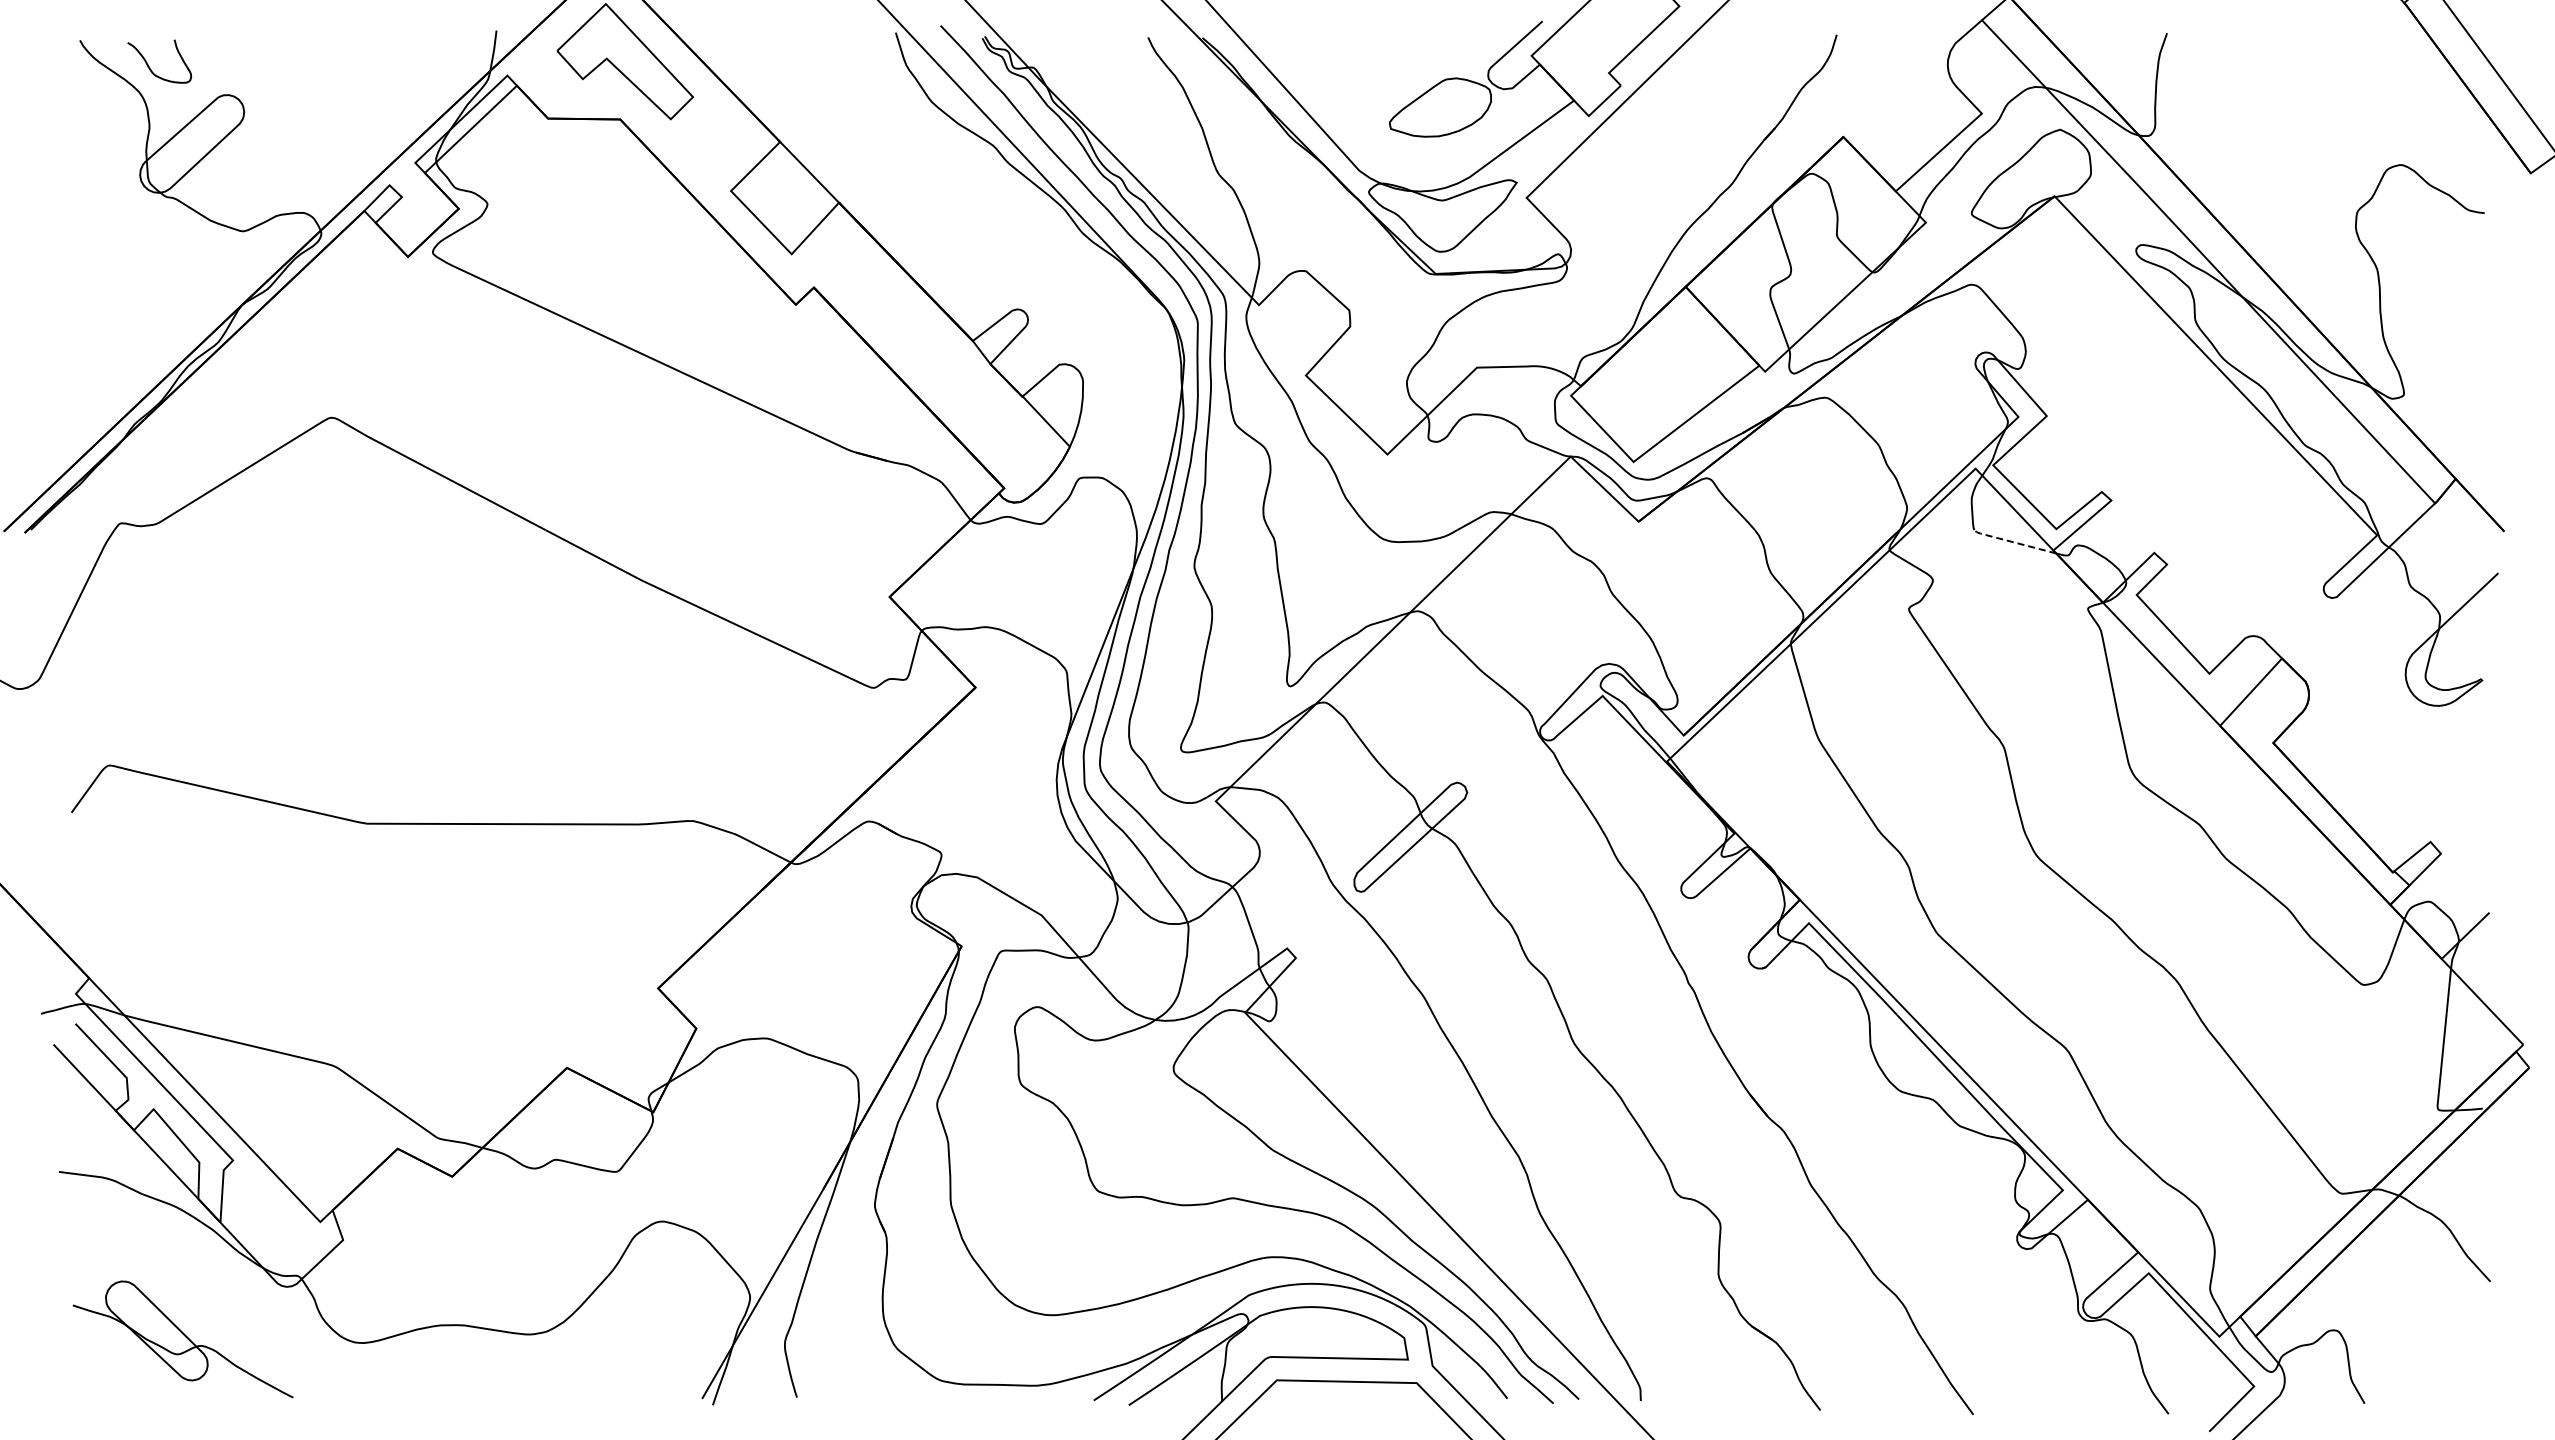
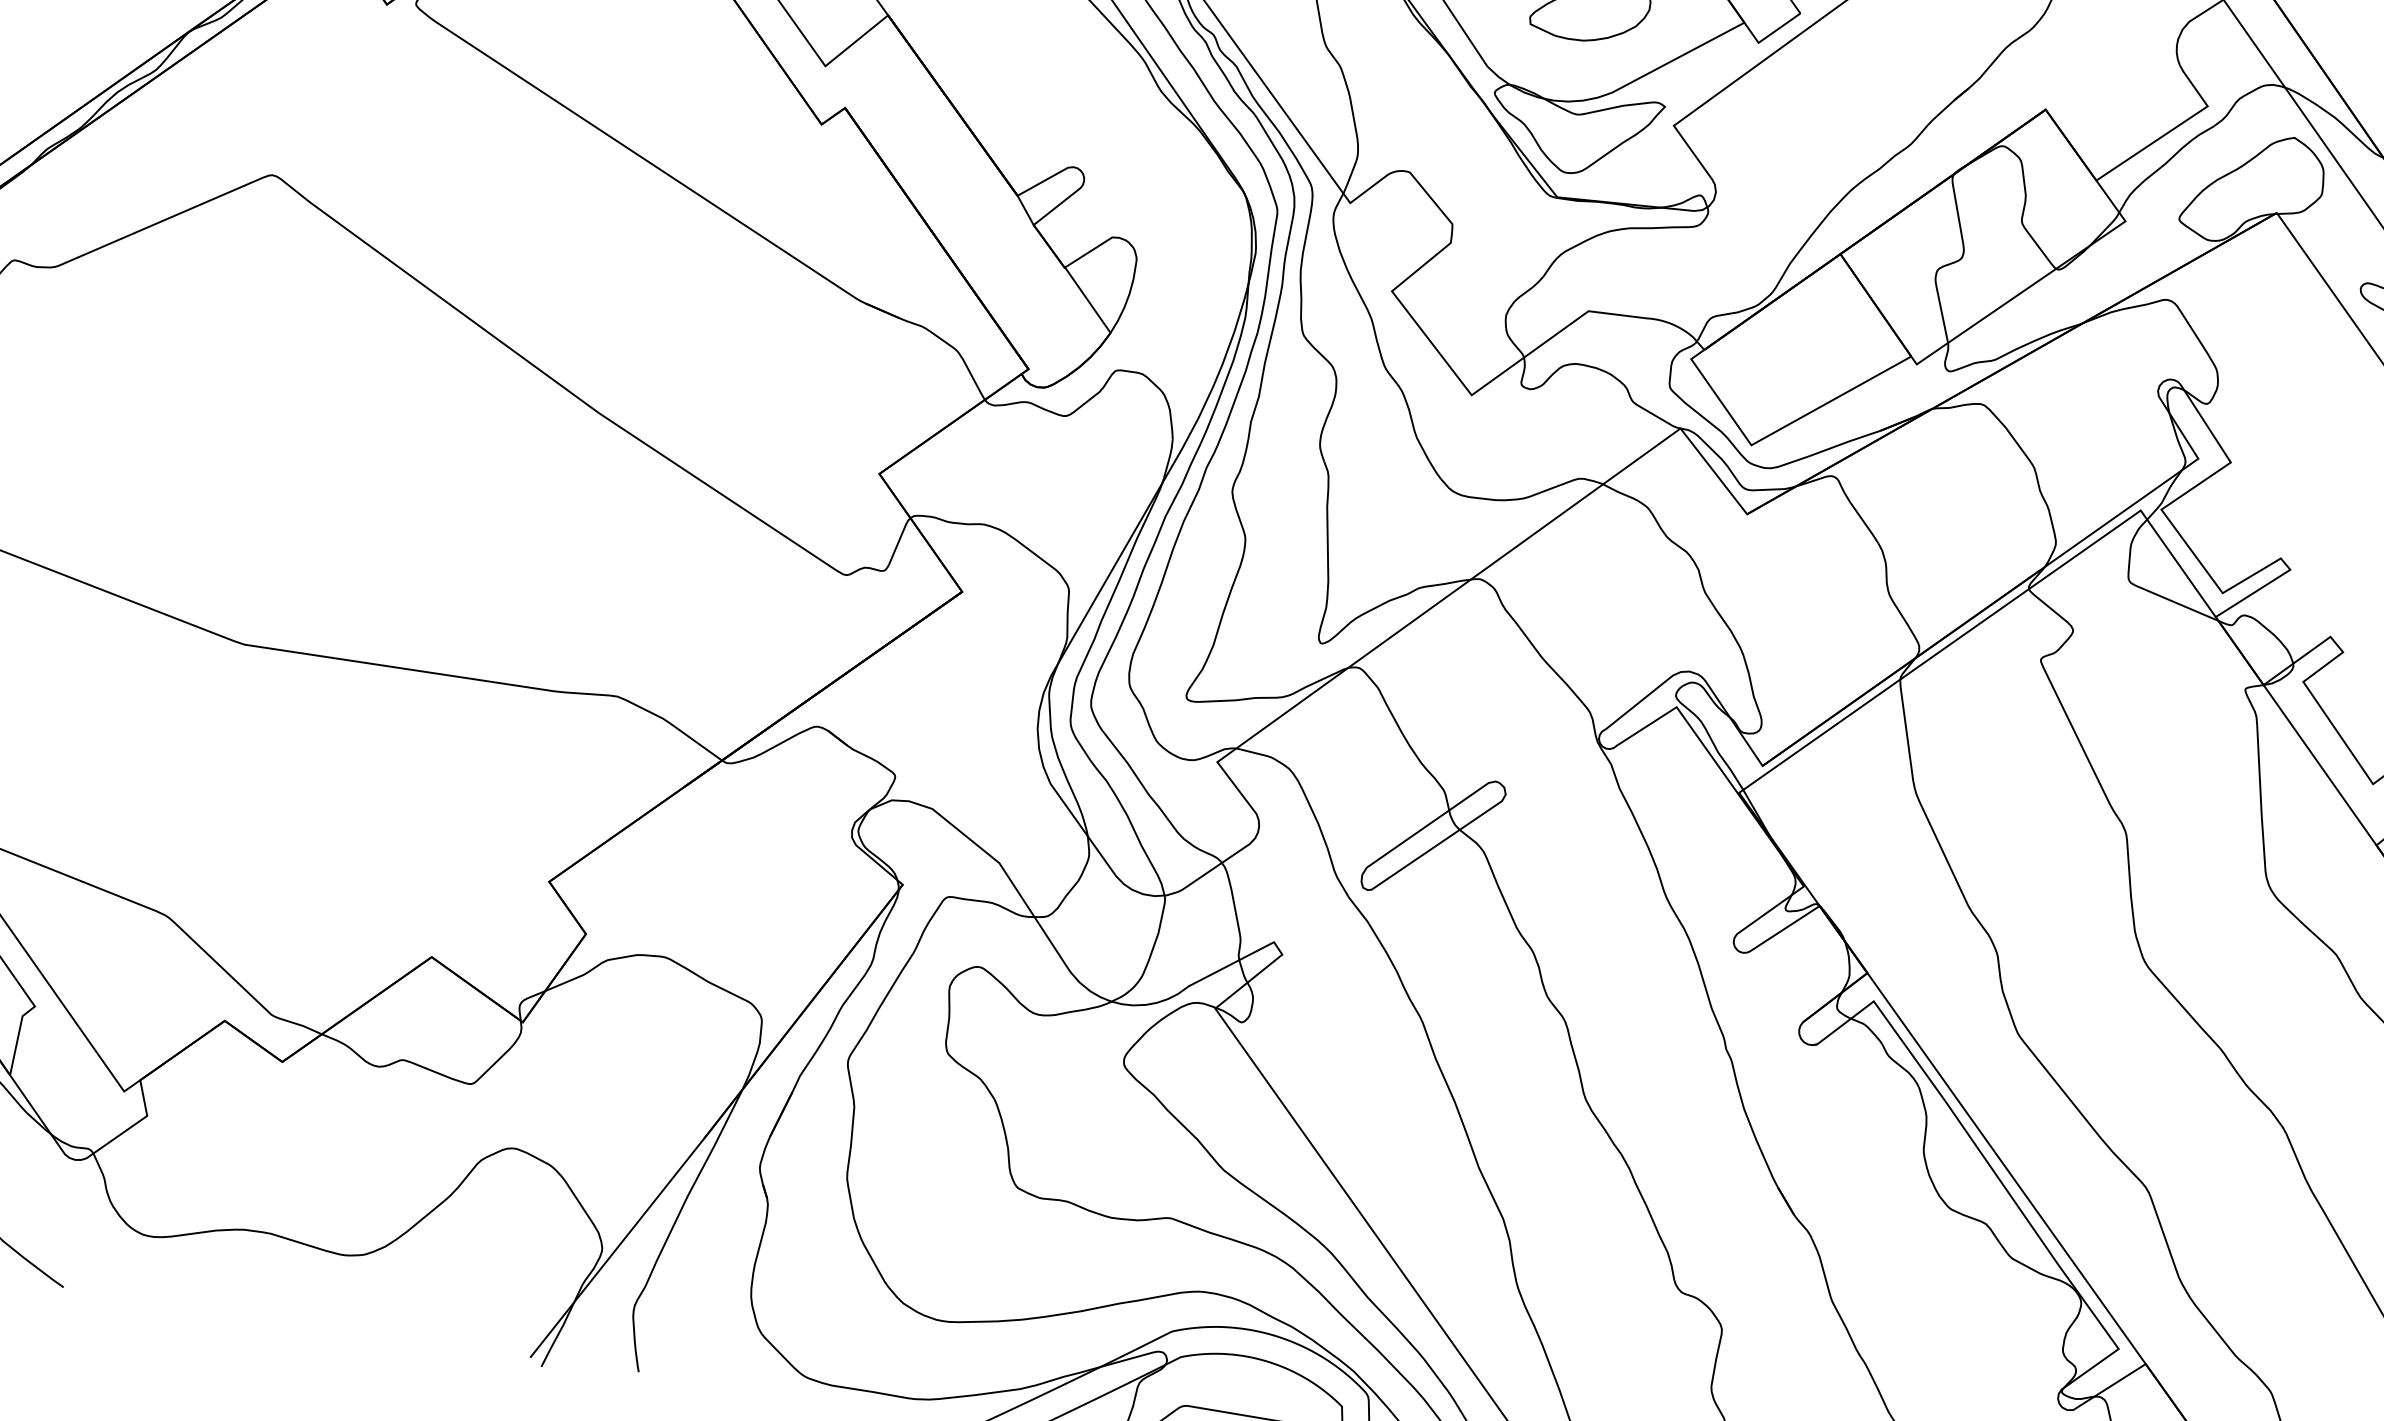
line: (2013, 542) -> (2171, 601), dashed -> solid

